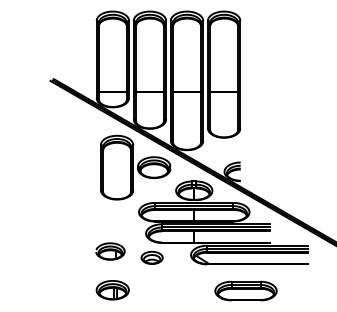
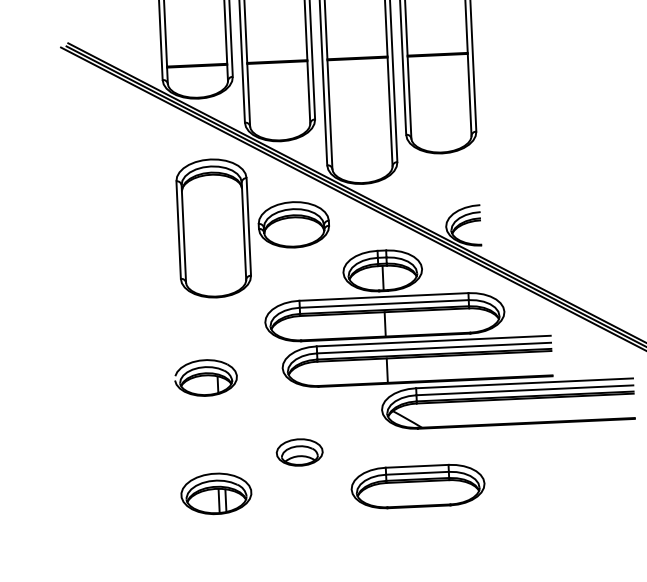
part: (110, 251) -> (206, 377), moved
part: (151, 257) -> (298, 451), moved
part: (245, 290) -> (416, 485), moved

